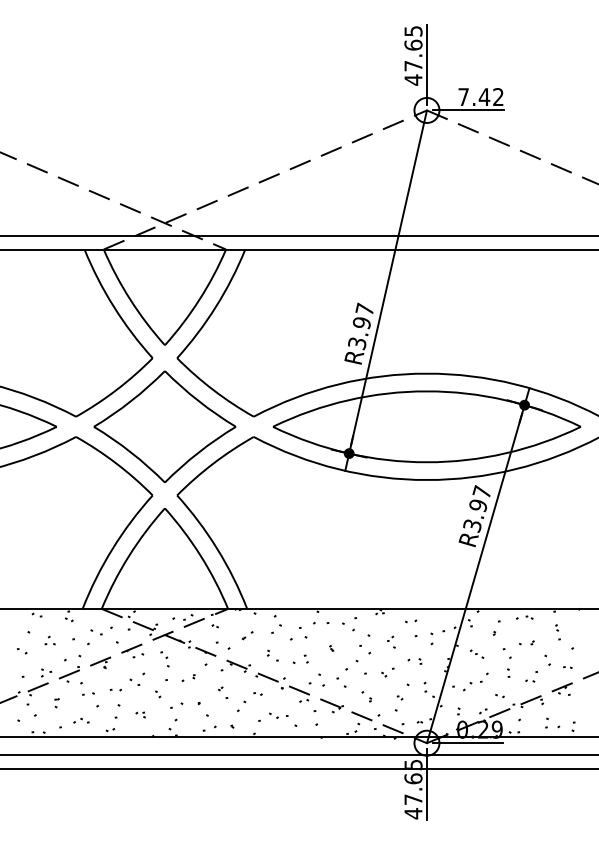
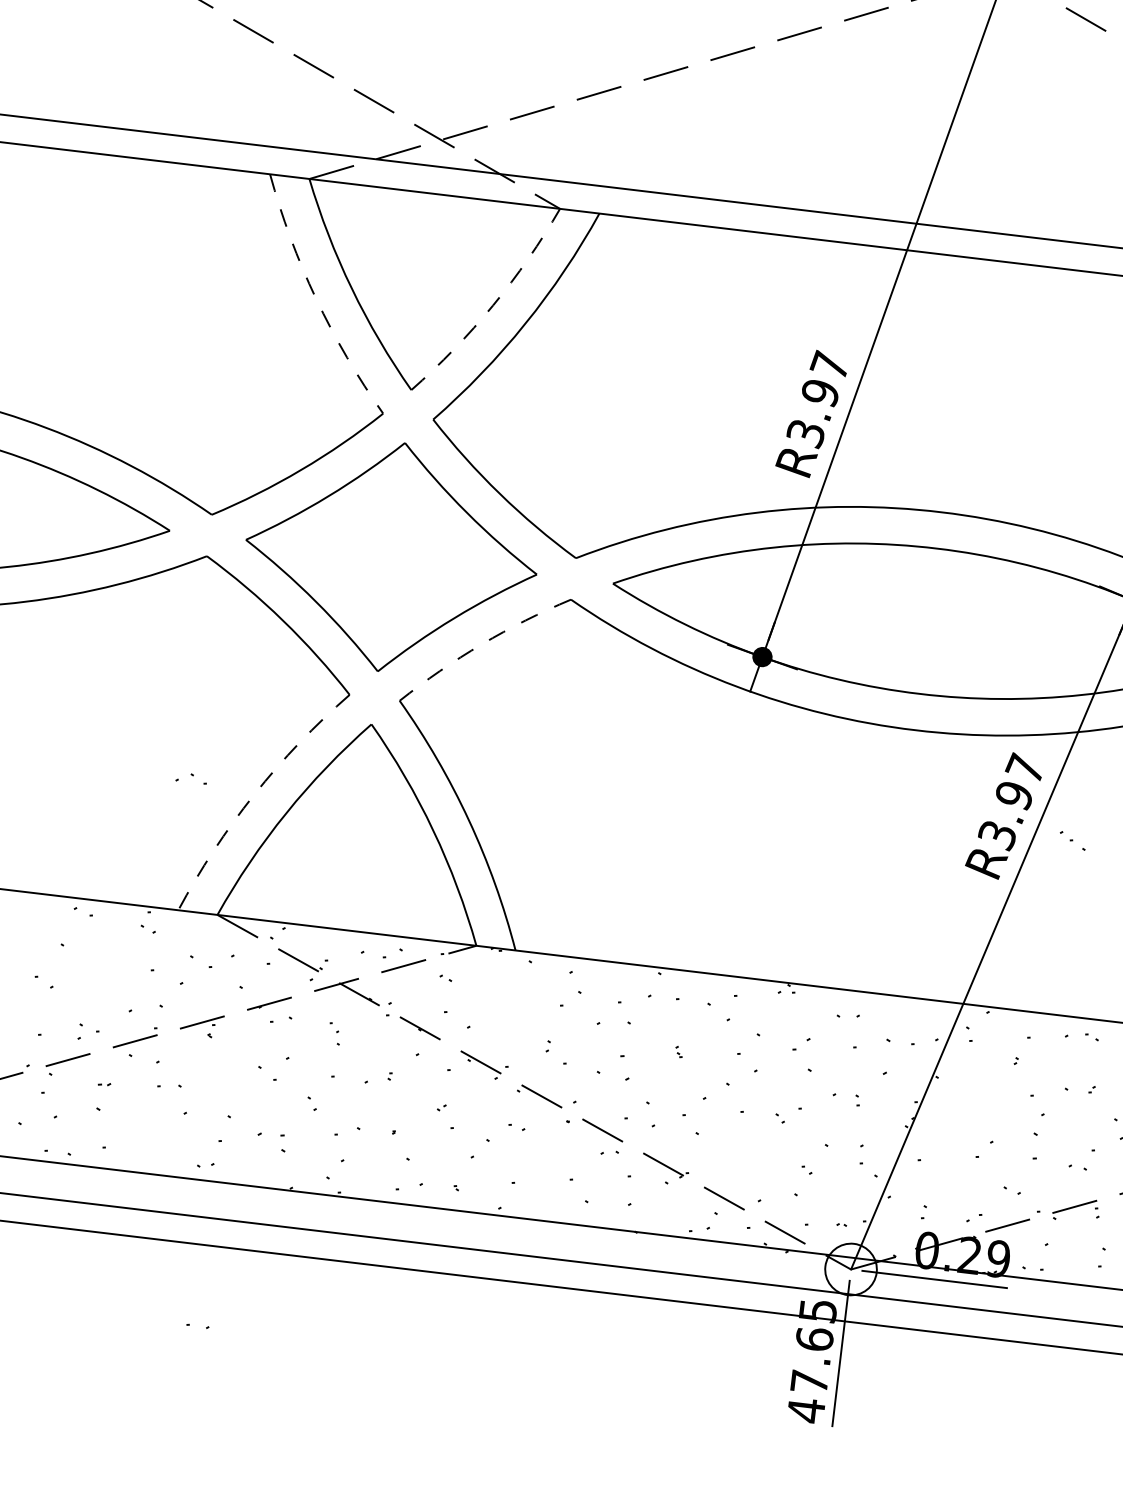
arc: (199, 299) -> (493, 304), solid -> dashed
arc: (113, 306) -> (315, 298), solid -> dashed
arc: (213, 463) -> (481, 644), solid -> dashed
arc: (112, 549) -> (254, 795), solid -> dashed
part: (247, 635) -> (509, 1004), removed
part: (431, 638) -> (885, 1056), size x1.6
part: (49, 640) -> (102, 966), removed
part: (391, 641) -> (803, 1052), size x1.4
part: (476, 653) -> (1071, 839), moved
part: (305, 658) -> (622, 1066), size x1.6
part: (164, 659) -> (333, 1033), size x0.7
part: (508, 672) -> (1035, 1144), size x1.6
part: (467, 686) -> (947, 1163), removed
part: (115, 689) -> (197, 1325), moved
part: (366, 696) -> (738, 1159), removed
part: (56, 703) -> (101, 1097), size x1.6
part: (140, 714) -> (271, 1140), size x1.6
part: (273, 715) -> (543, 1175), removed
part: (81, 720) -> (191, 777), moved

